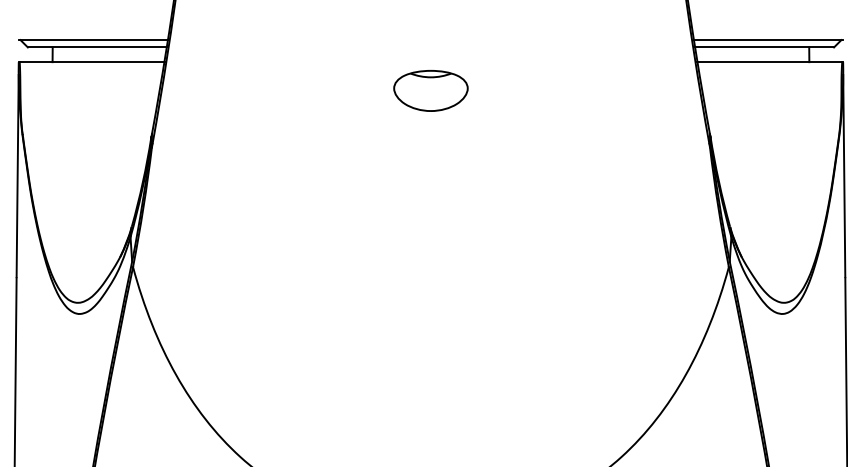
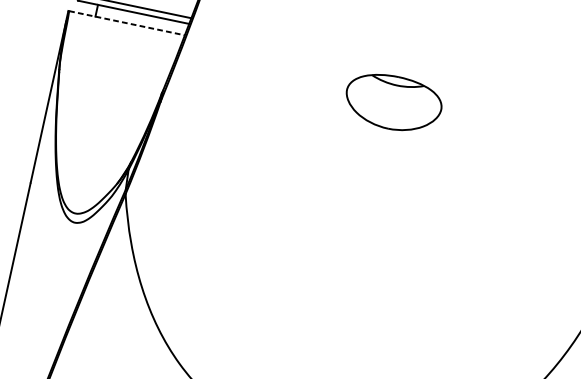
line: (92, 62) -> (127, 23), solid -> dashed
part: (430, 90) -> (393, 102), size x1.6

